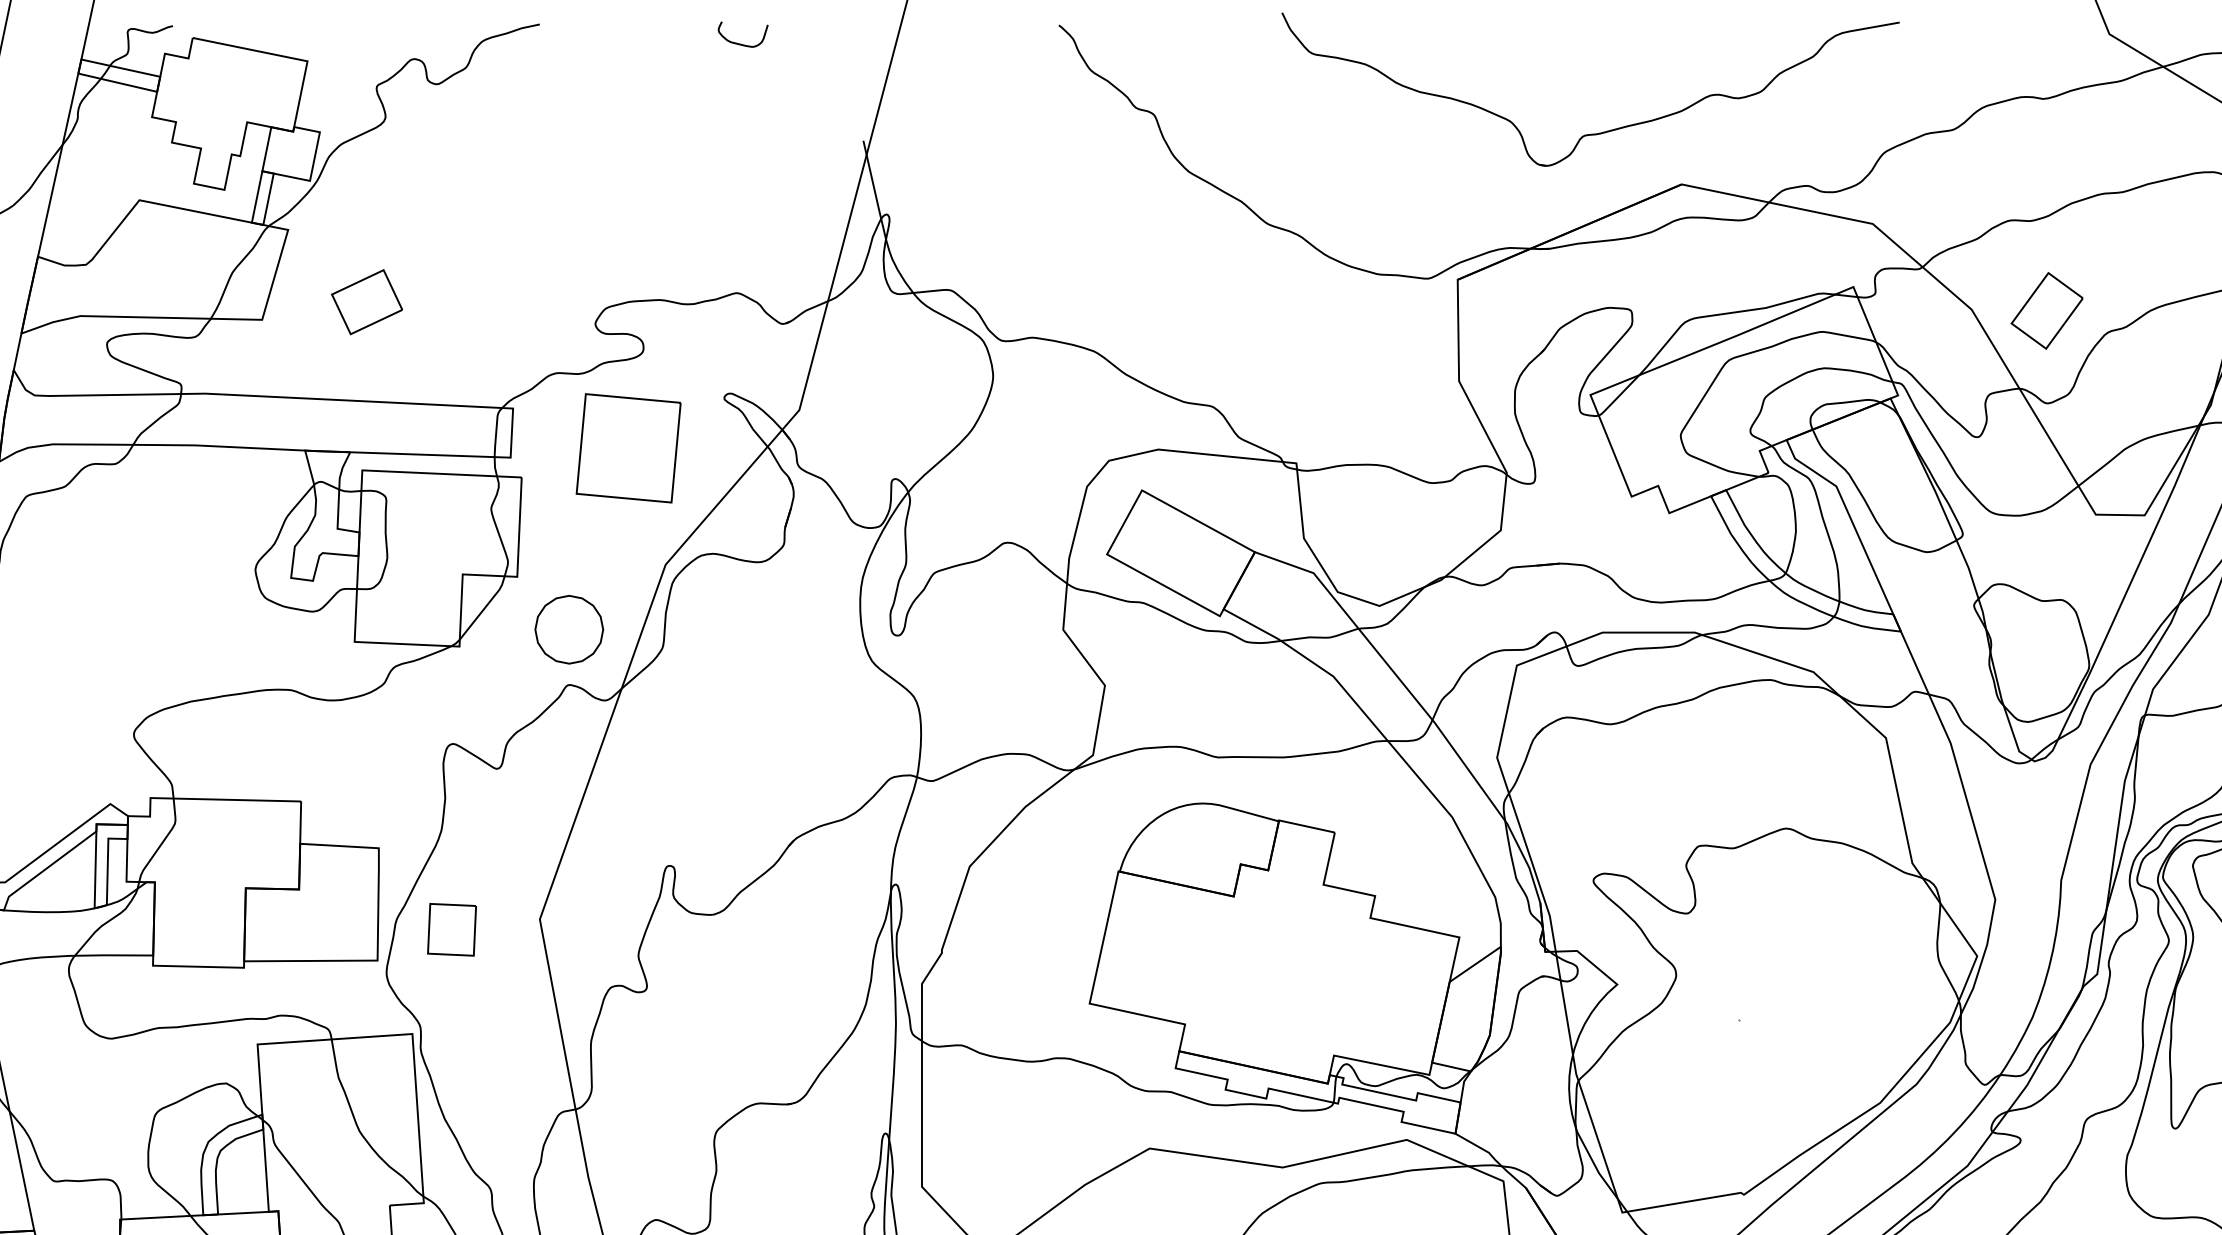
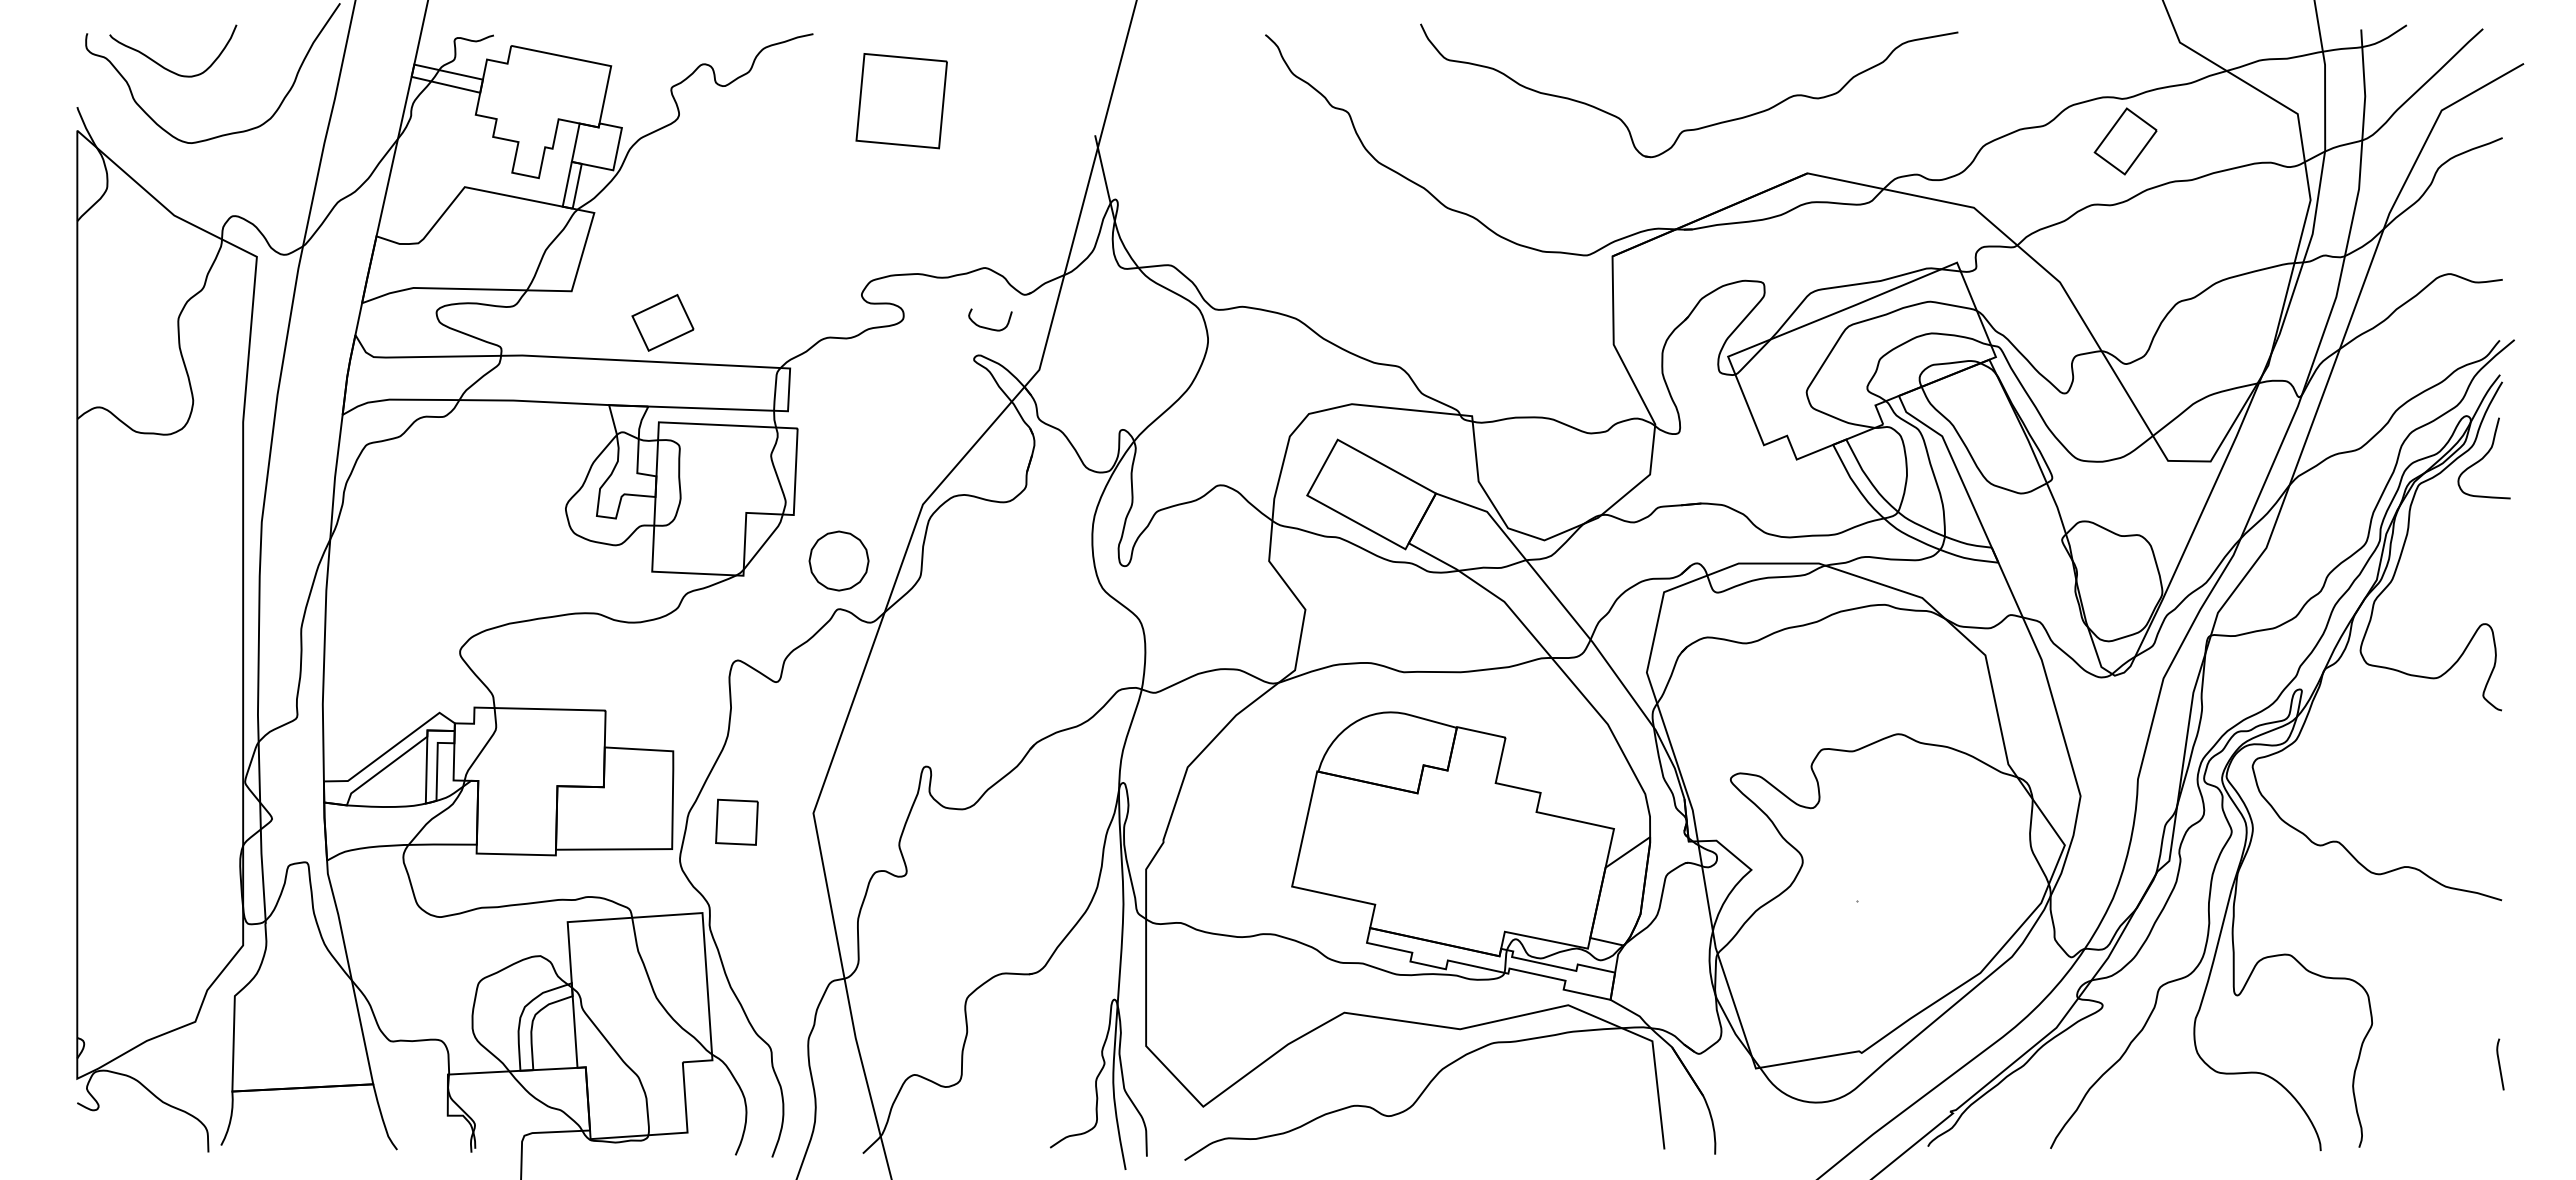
curve: (740, 43) -> (988, 327), moved
part: (1595, 132) -> (1693, 128), moved
part: (366, 301) -> (662, 322), moved
part: (2046, 310) -> (2125, 141), moved
part: (628, 448) -> (901, 101), moved

